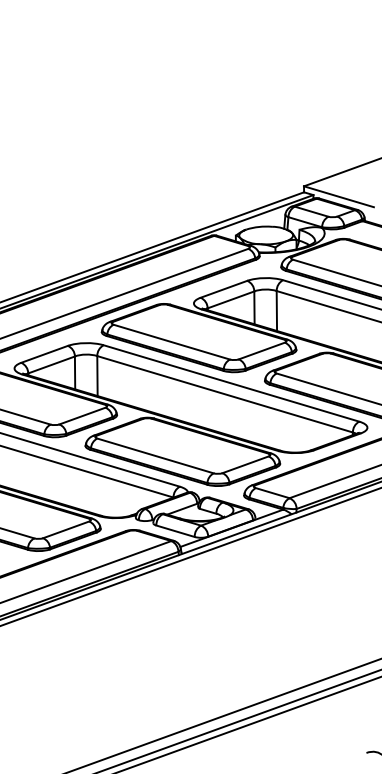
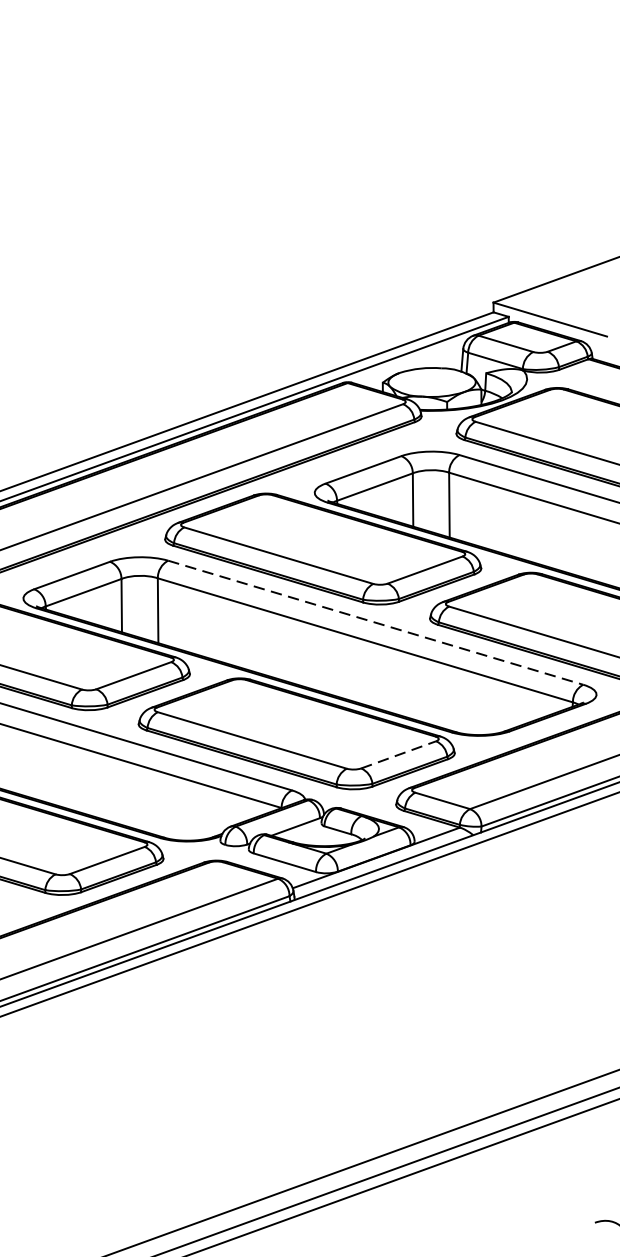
line: (231, 383) -> (375, 622), solid -> dashed
line: (245, 464) -> (398, 754), solid -> dashed

